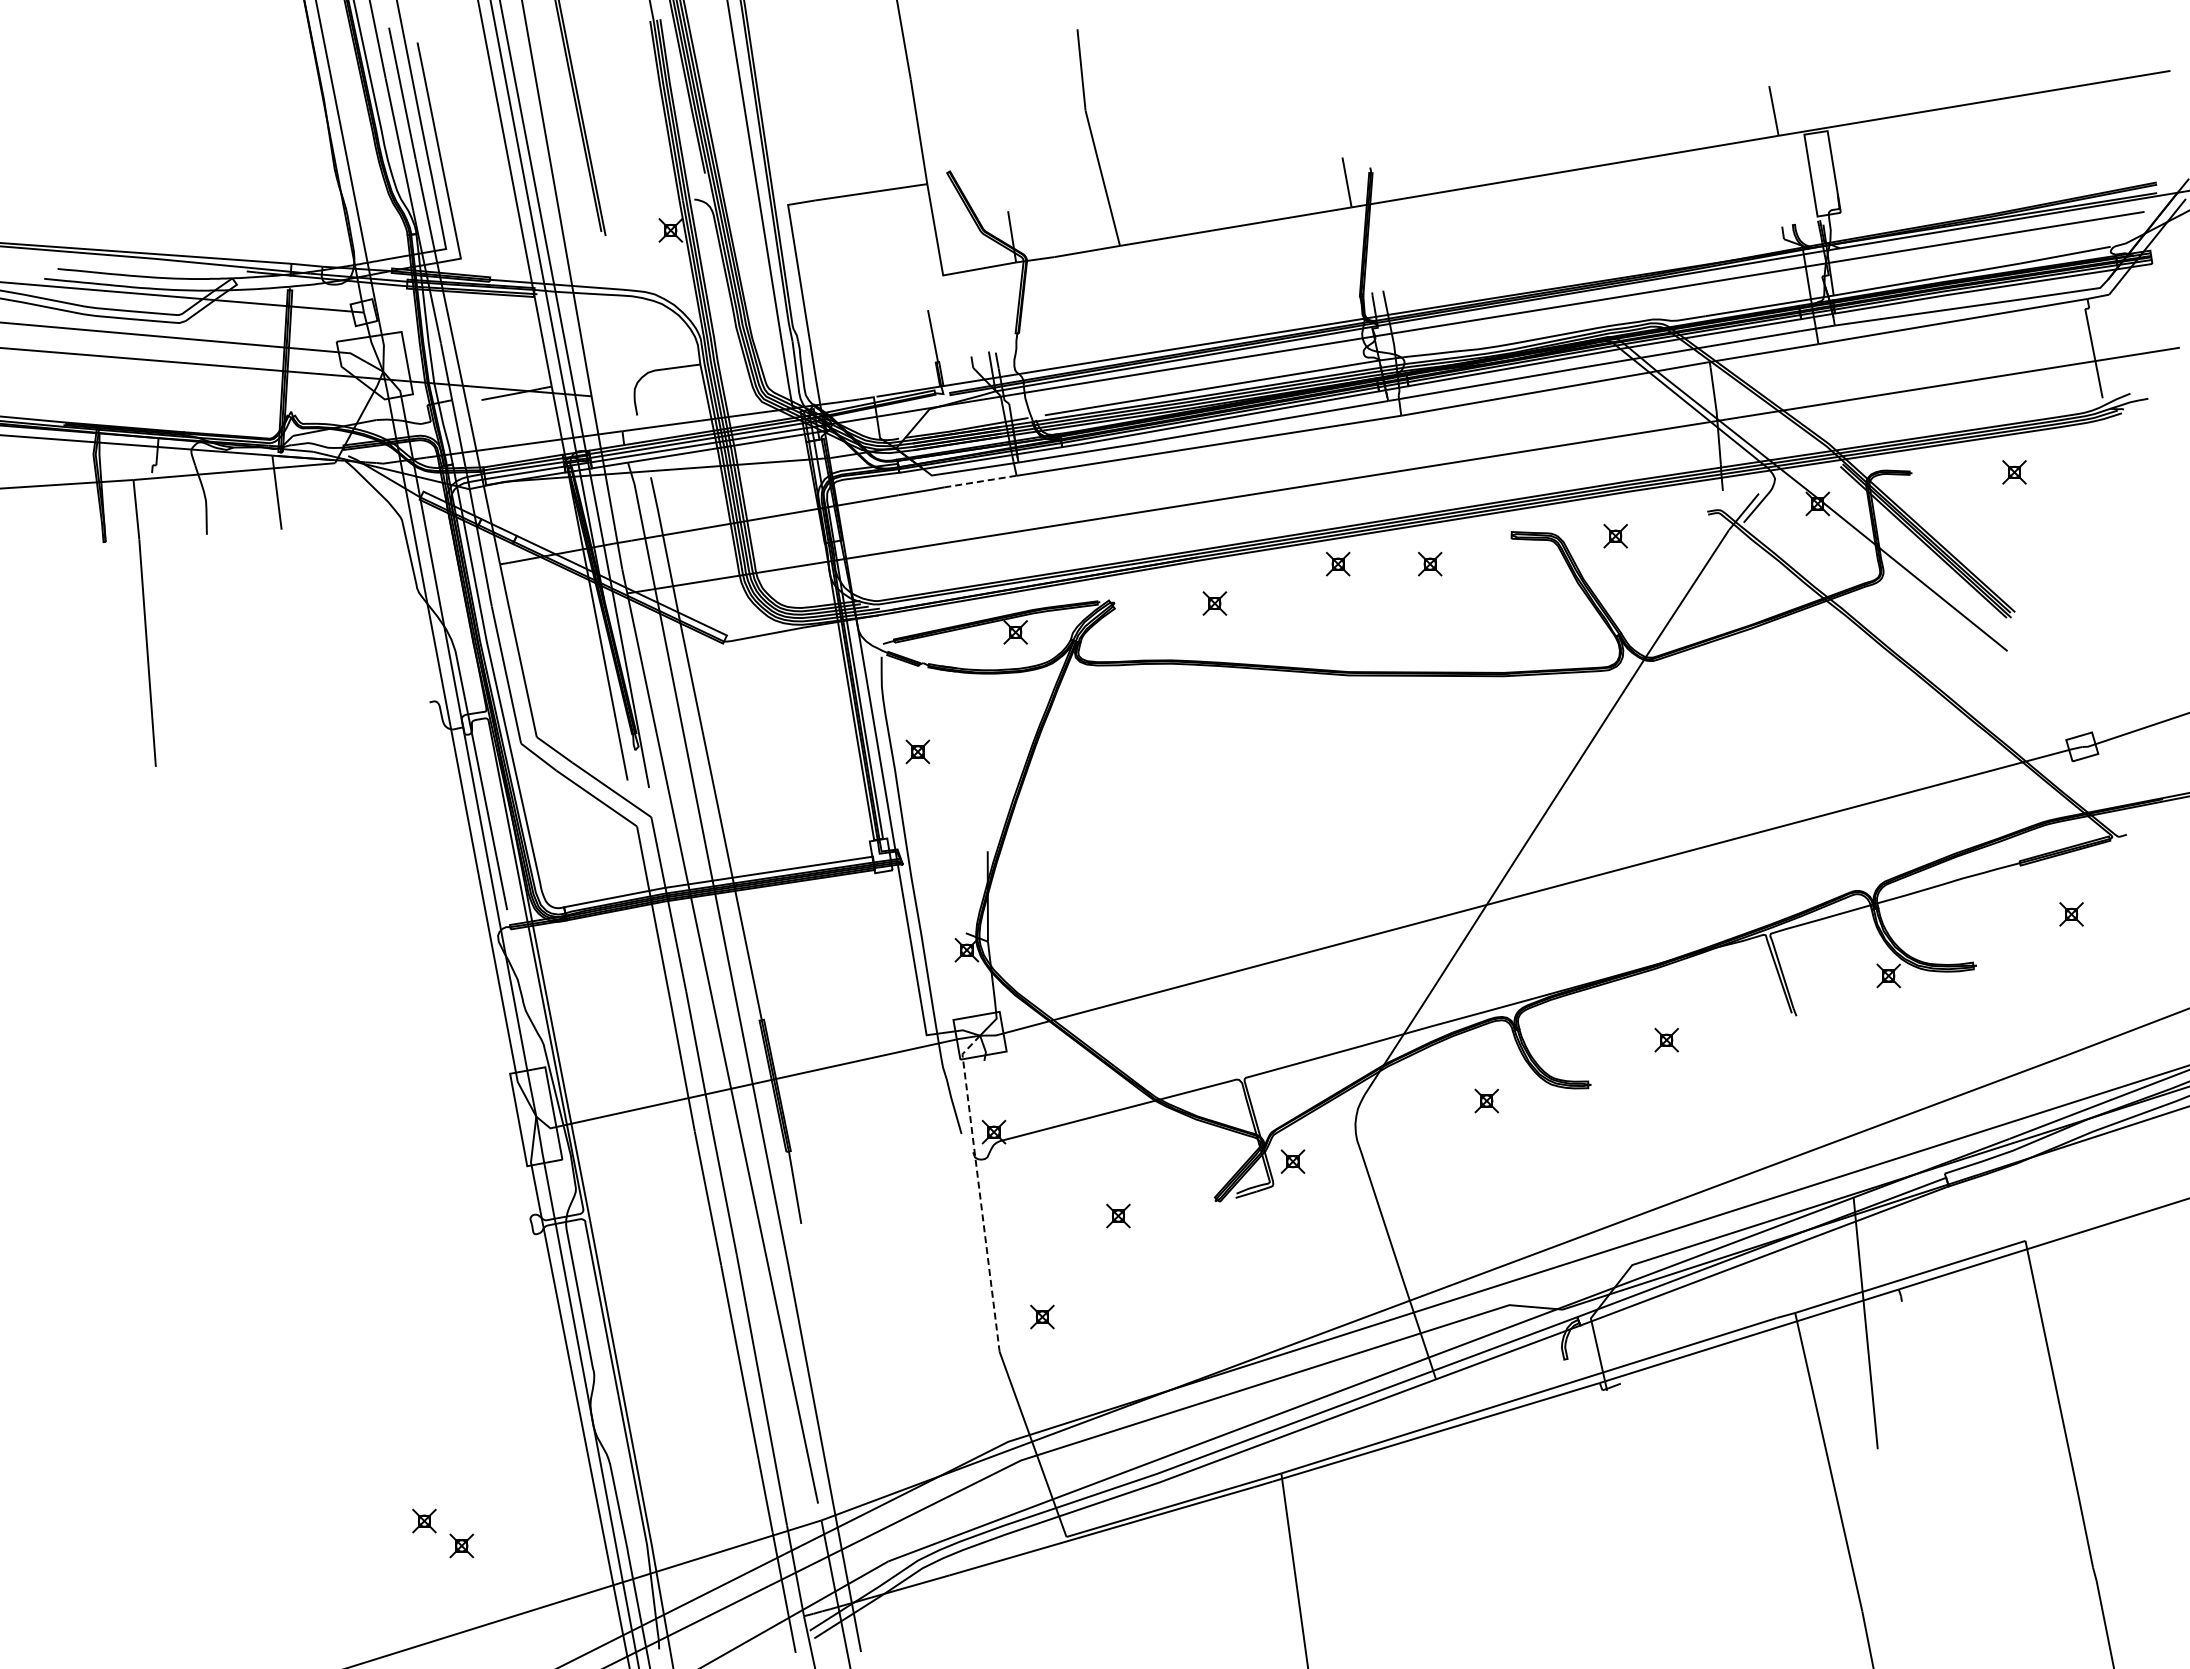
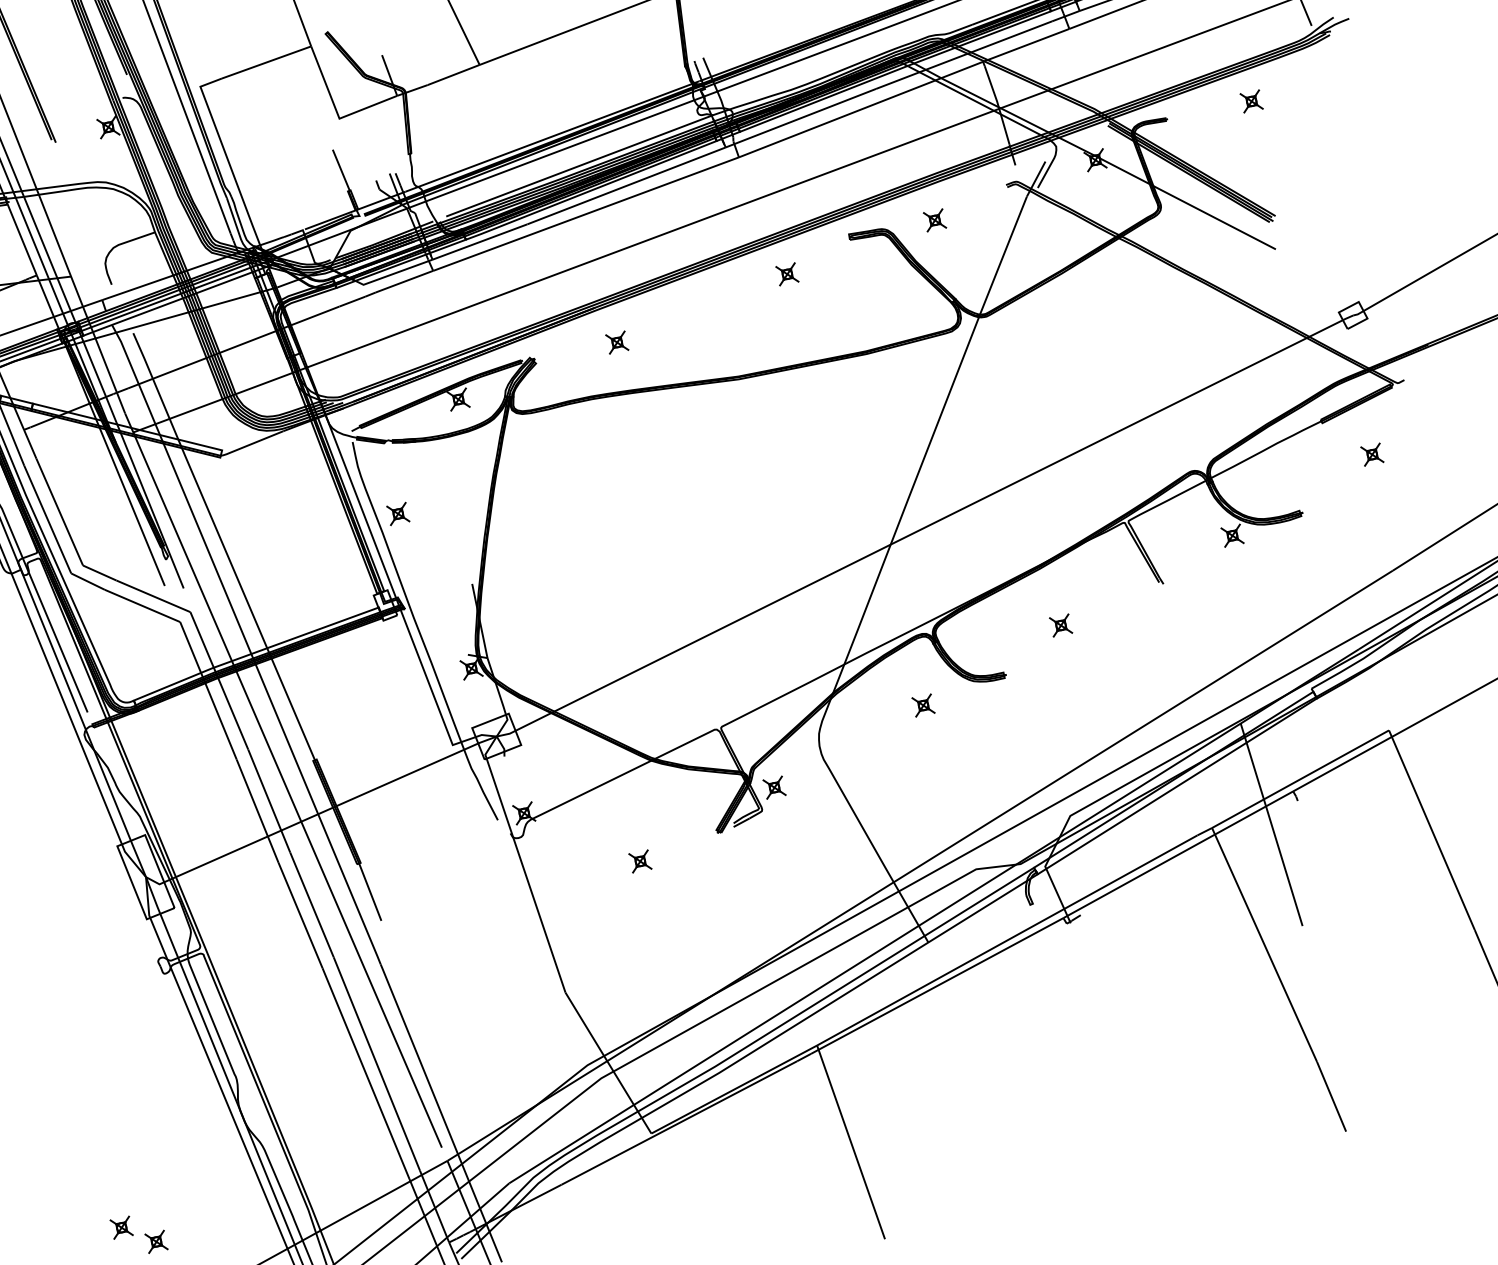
line: (980, 481) -> (404, 281), dashed -> solid
part: (1337, 563) -> (711, 289), removed
line: (979, 1190) -> (522, 863), dashed -> solid
part: (1042, 1316) -> (594, 956), removed

